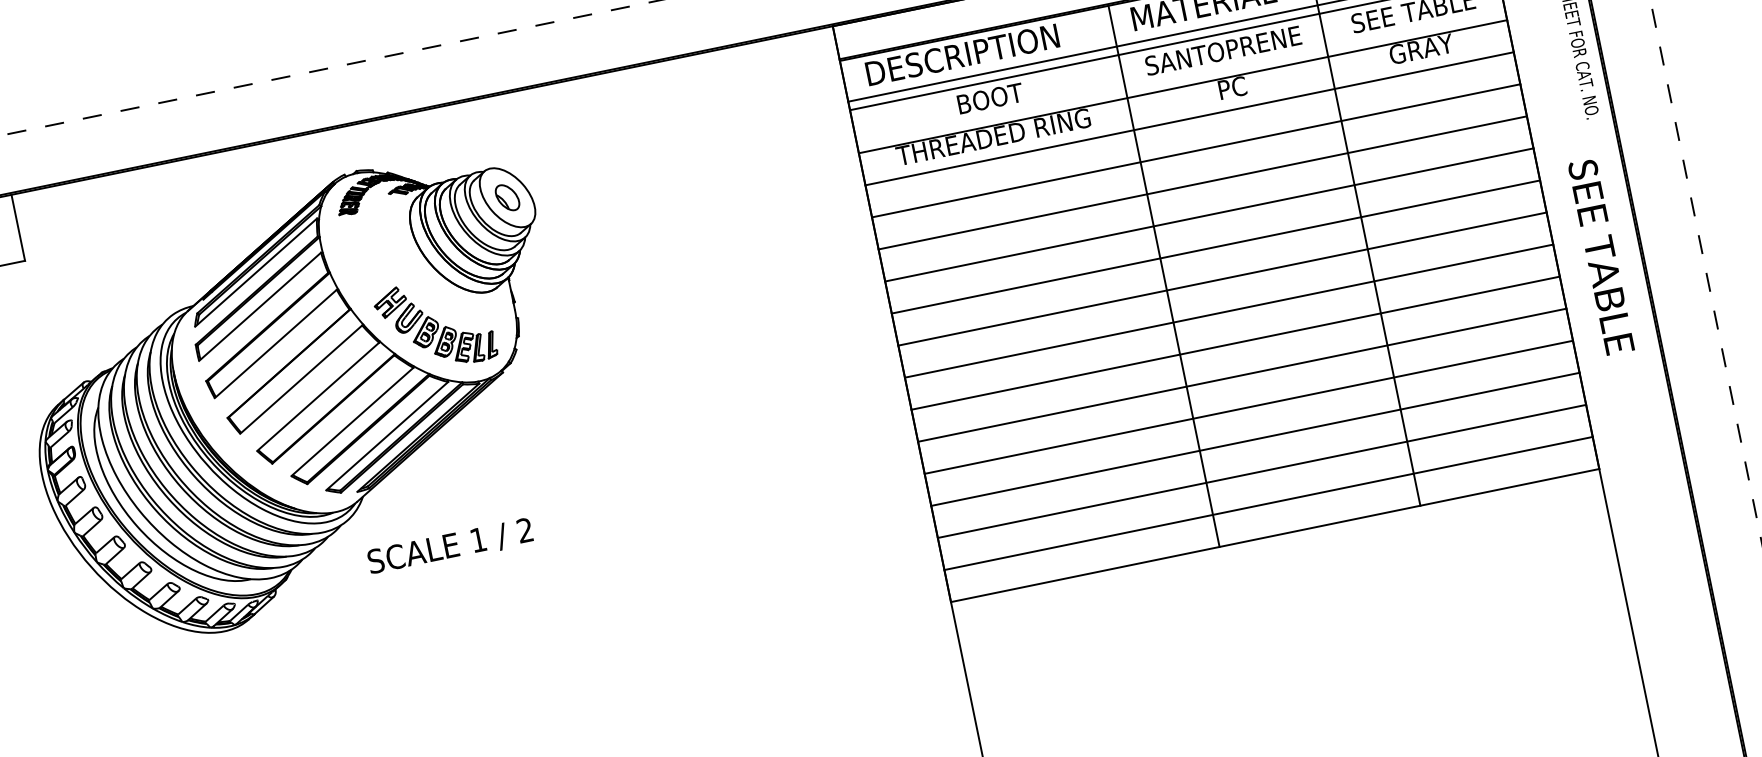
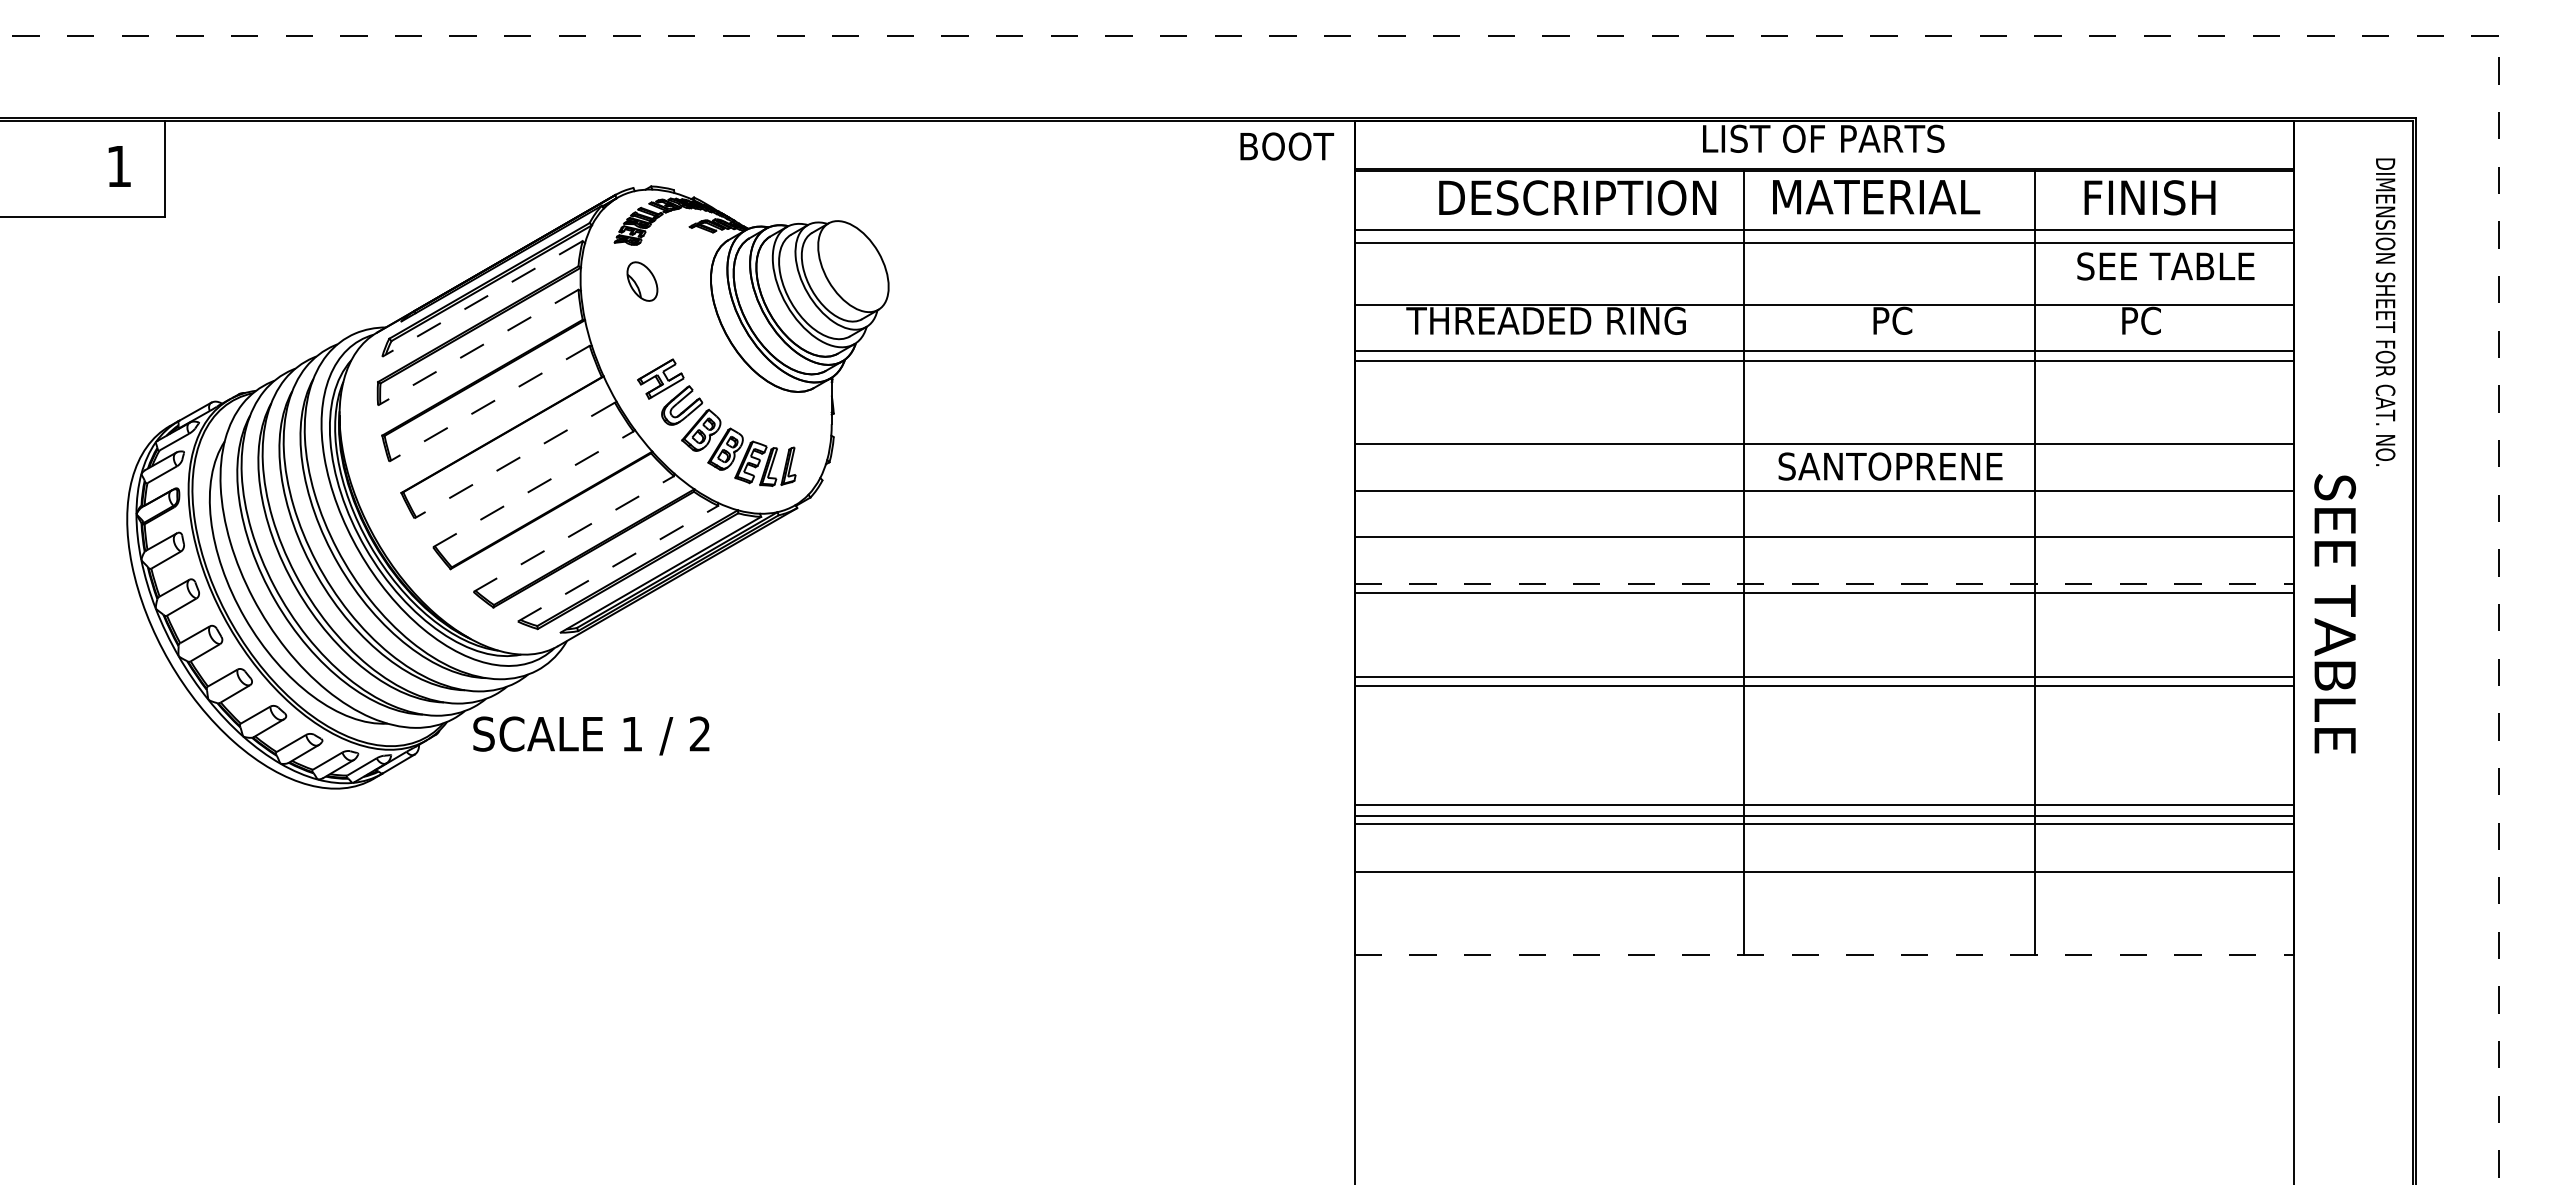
text: (1420, 49) -> (2165, 320), GRAY -> PC
text: (1223, 50) -> (1890, 466), moved
text: (962, 54) -> (1577, 197), moved
text: (990, 98) -> (1287, 146), moved
line: (1195, 150) -> (1823, 360), moved
part: (507, 197) -> (642, 281), moved
text: (1600, 256) -> (2334, 613), moved
line: (256, 272) -> (482, 298), solid -> dashed
line: (1222, 278) -> (1824, 583), solid -> dashed
line: (260, 306) -> (478, 347), solid -> dashed
line: (1228, 311) -> (1823, 593), moved
line: (275, 343) -> (489, 403), solid -> dashed
line: (1241, 375) -> (1823, 686), moved
line: (301, 379) -> (514, 460), solid -> dashed
line: (318, 396) -> (533, 489), solid -> dashed
line: (1248, 407) -> (1823, 805), moved
line: (352, 422) -> (573, 534), solid -> dashed
line: (387, 435) -> (618, 563), solid -> dashed
line: (1261, 471) -> (1823, 824), moved
line: (1268, 503) -> (1823, 871), moved
line: (1275, 535) -> (1824, 955), solid -> dashed
text: (450, 546) -> (591, 735), moved

